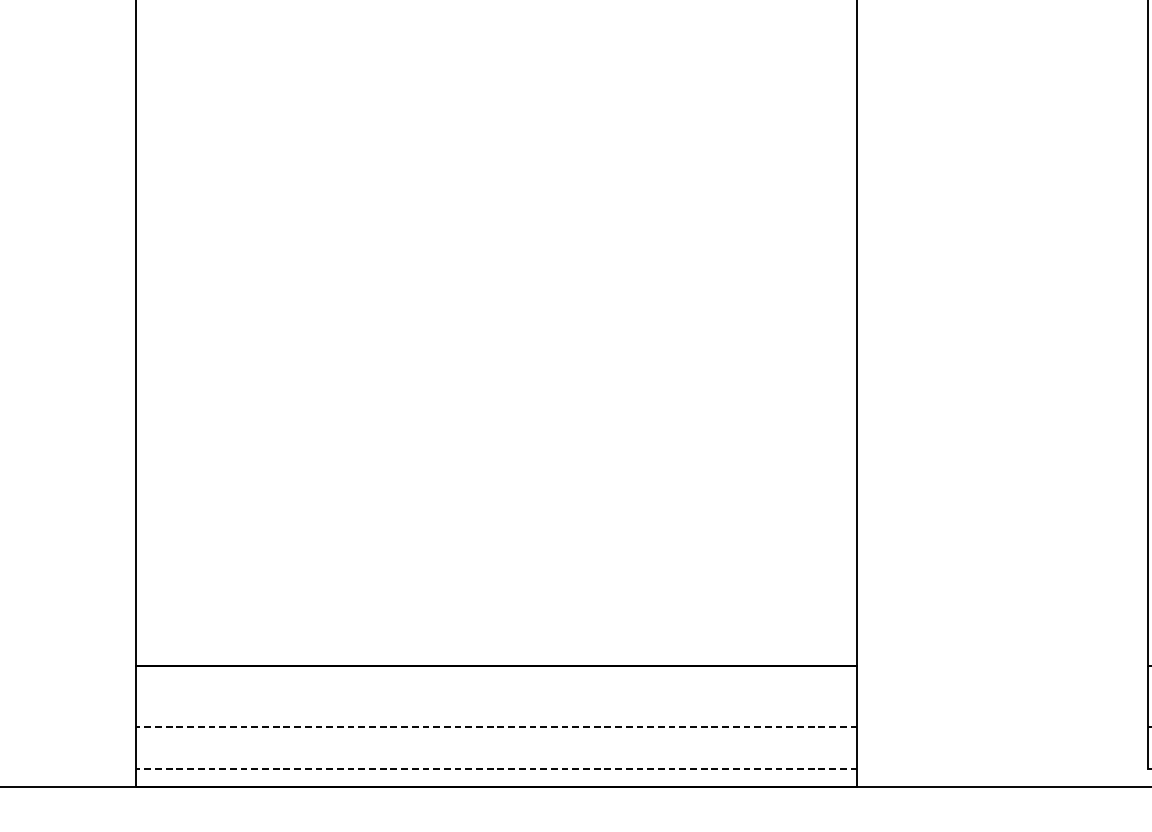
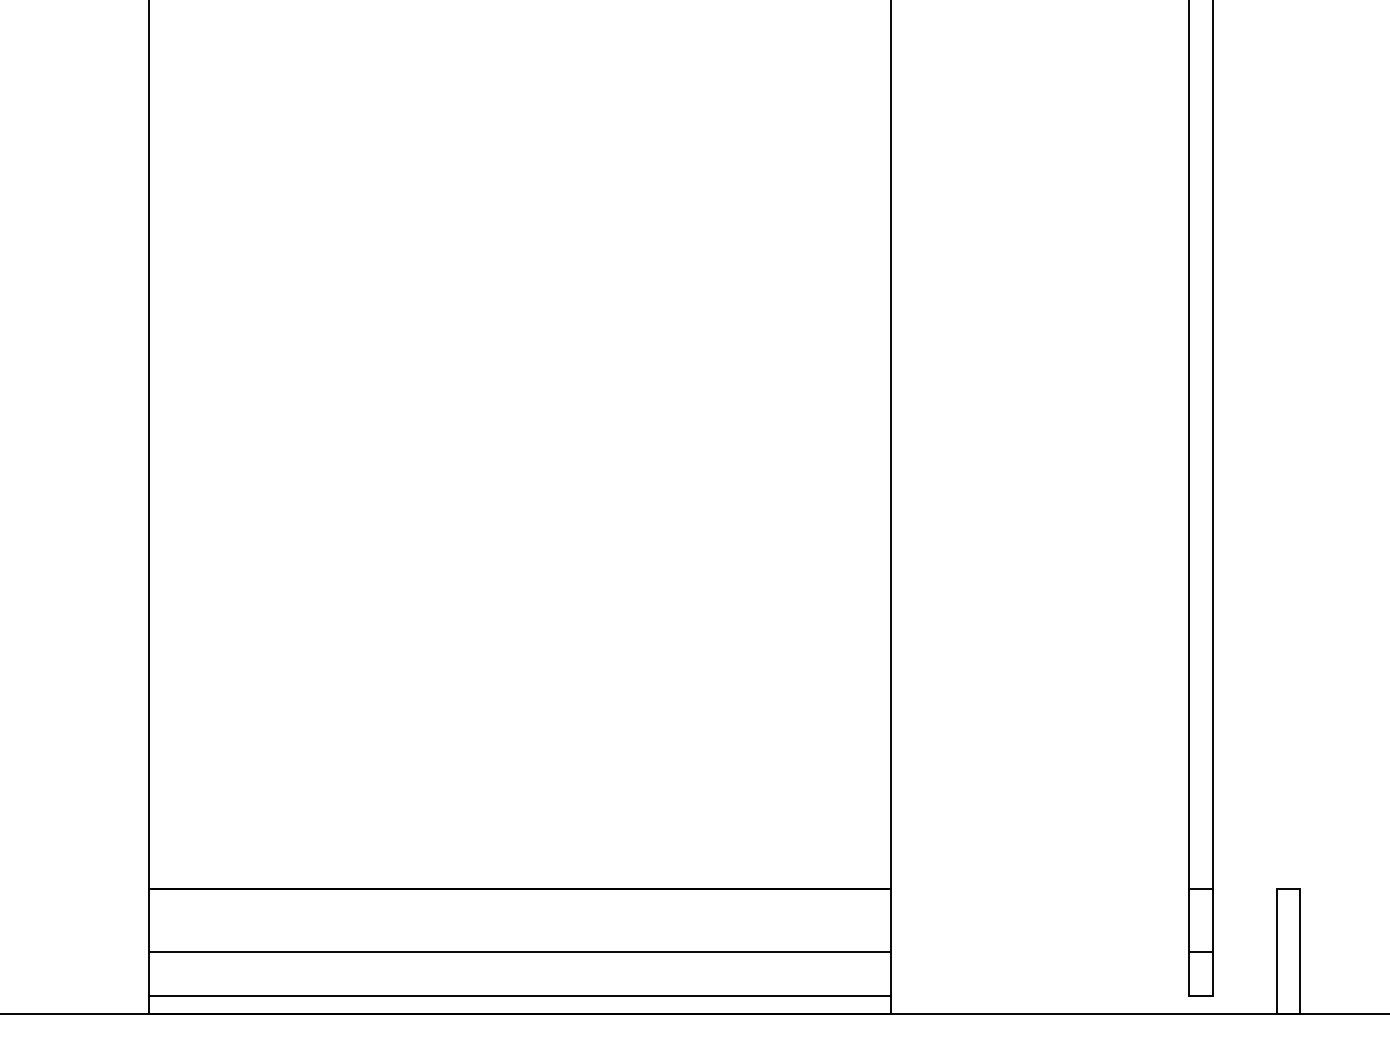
line: (496, 726) -> (519, 951), dashed -> solid
line: (496, 769) -> (519, 995), dashed -> solid

